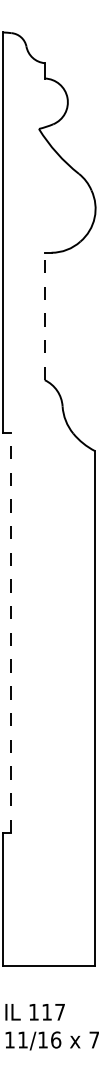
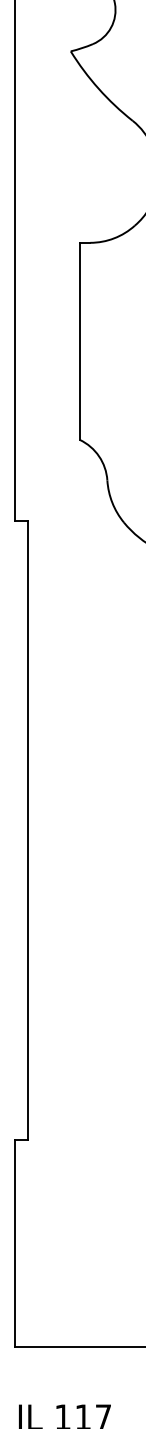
line: (44, 316) -> (79, 341), dashed -> solid
line: (11, 632) -> (28, 830), dashed -> solid

